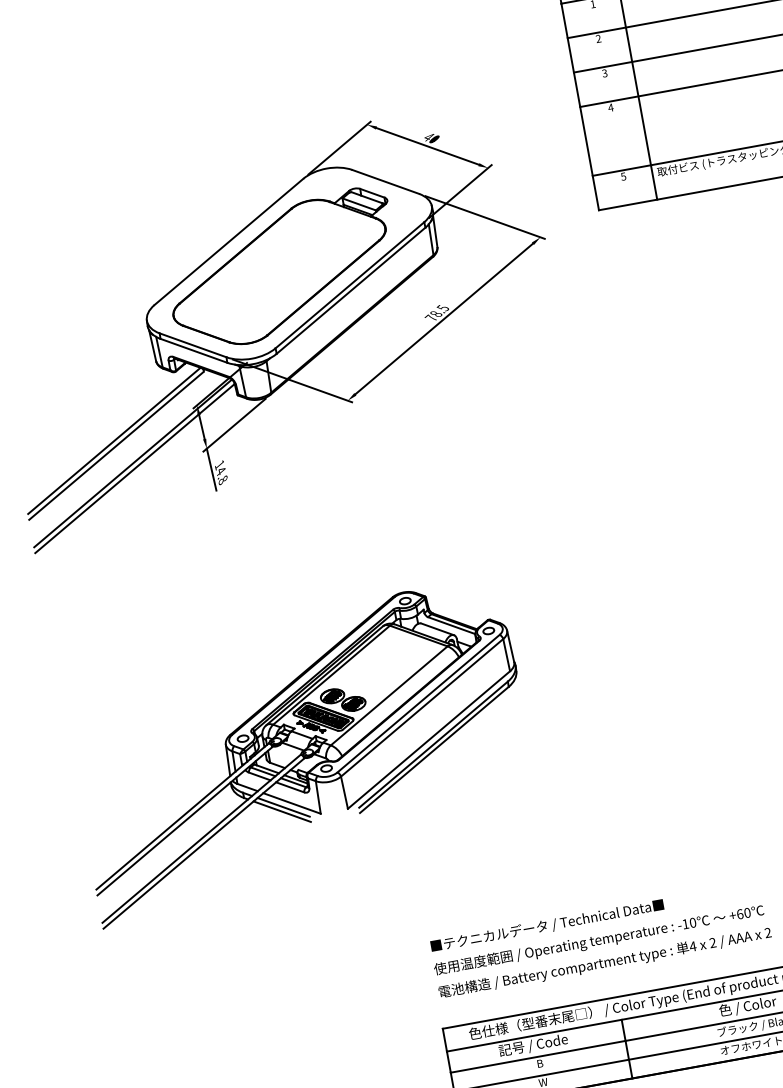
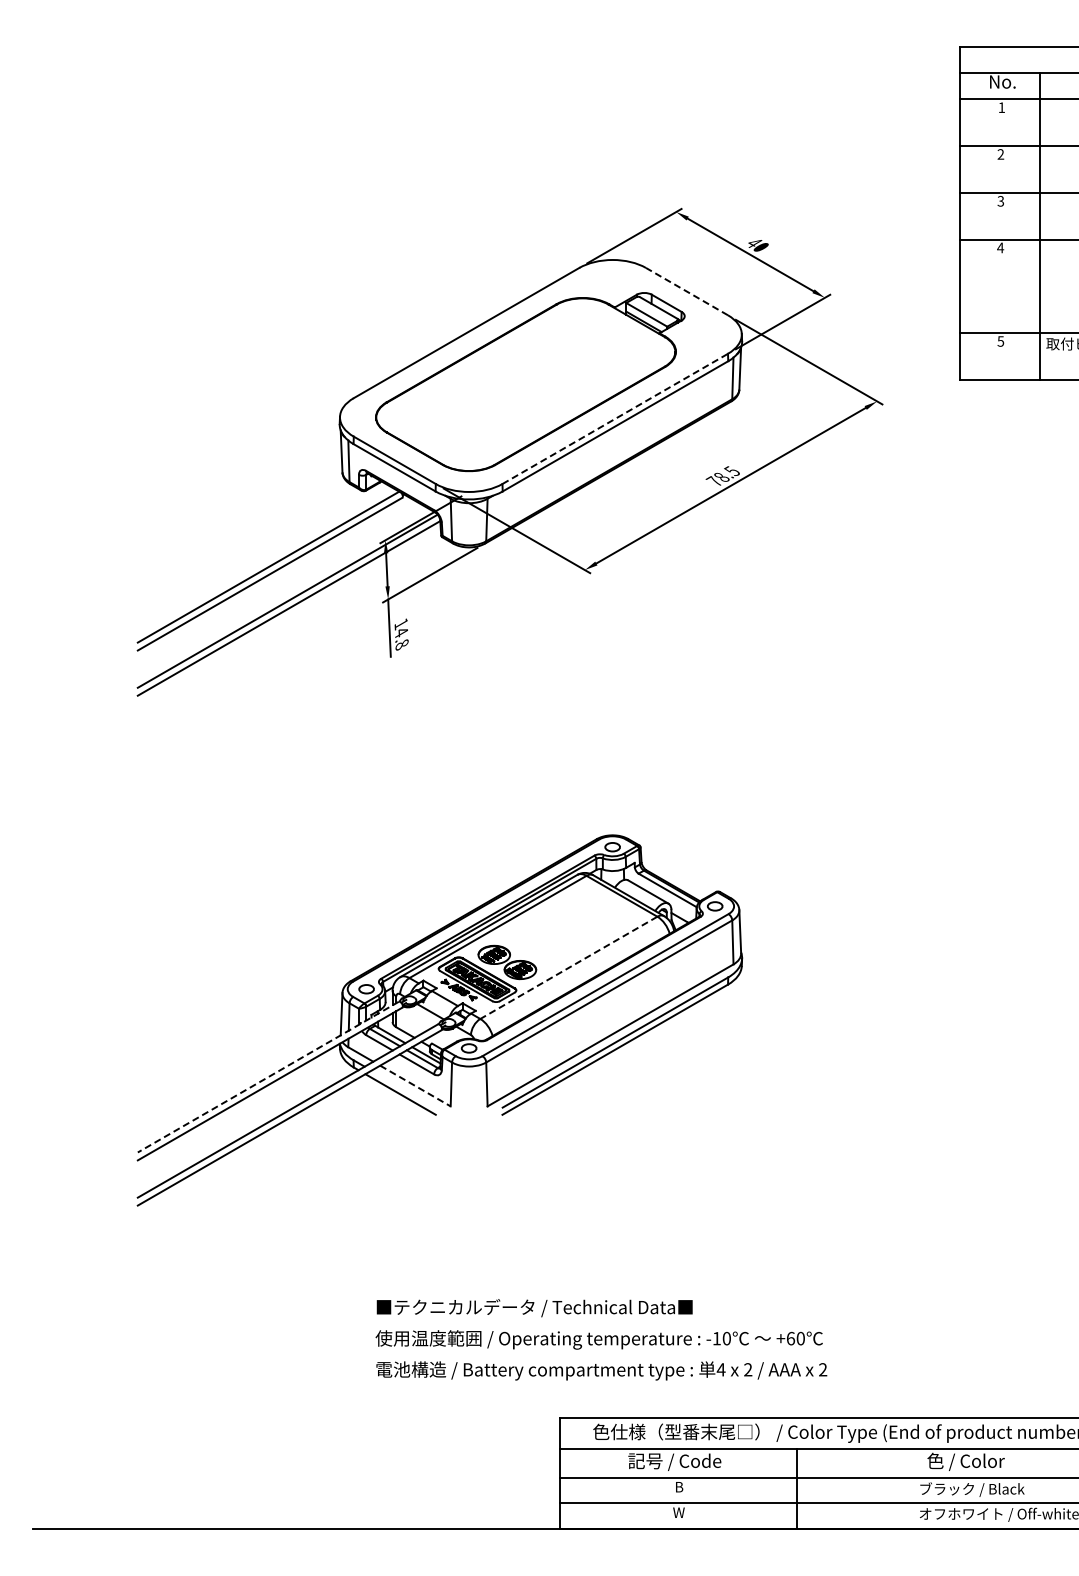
line: (385, 181) -> (686, 291), solid -> dashed
line: (350, 284) -> (615, 418), solid -> dashed
line: (389, 696) -> (568, 968), solid -> dashed
line: (292, 803) -> (415, 1086), solid -> dashed
line: (283, 806) -> (403, 1088), removed
line: (182, 816) -> (268, 1077), solid -> dashed
text: (600, 940) -> (601, 1339), moved

